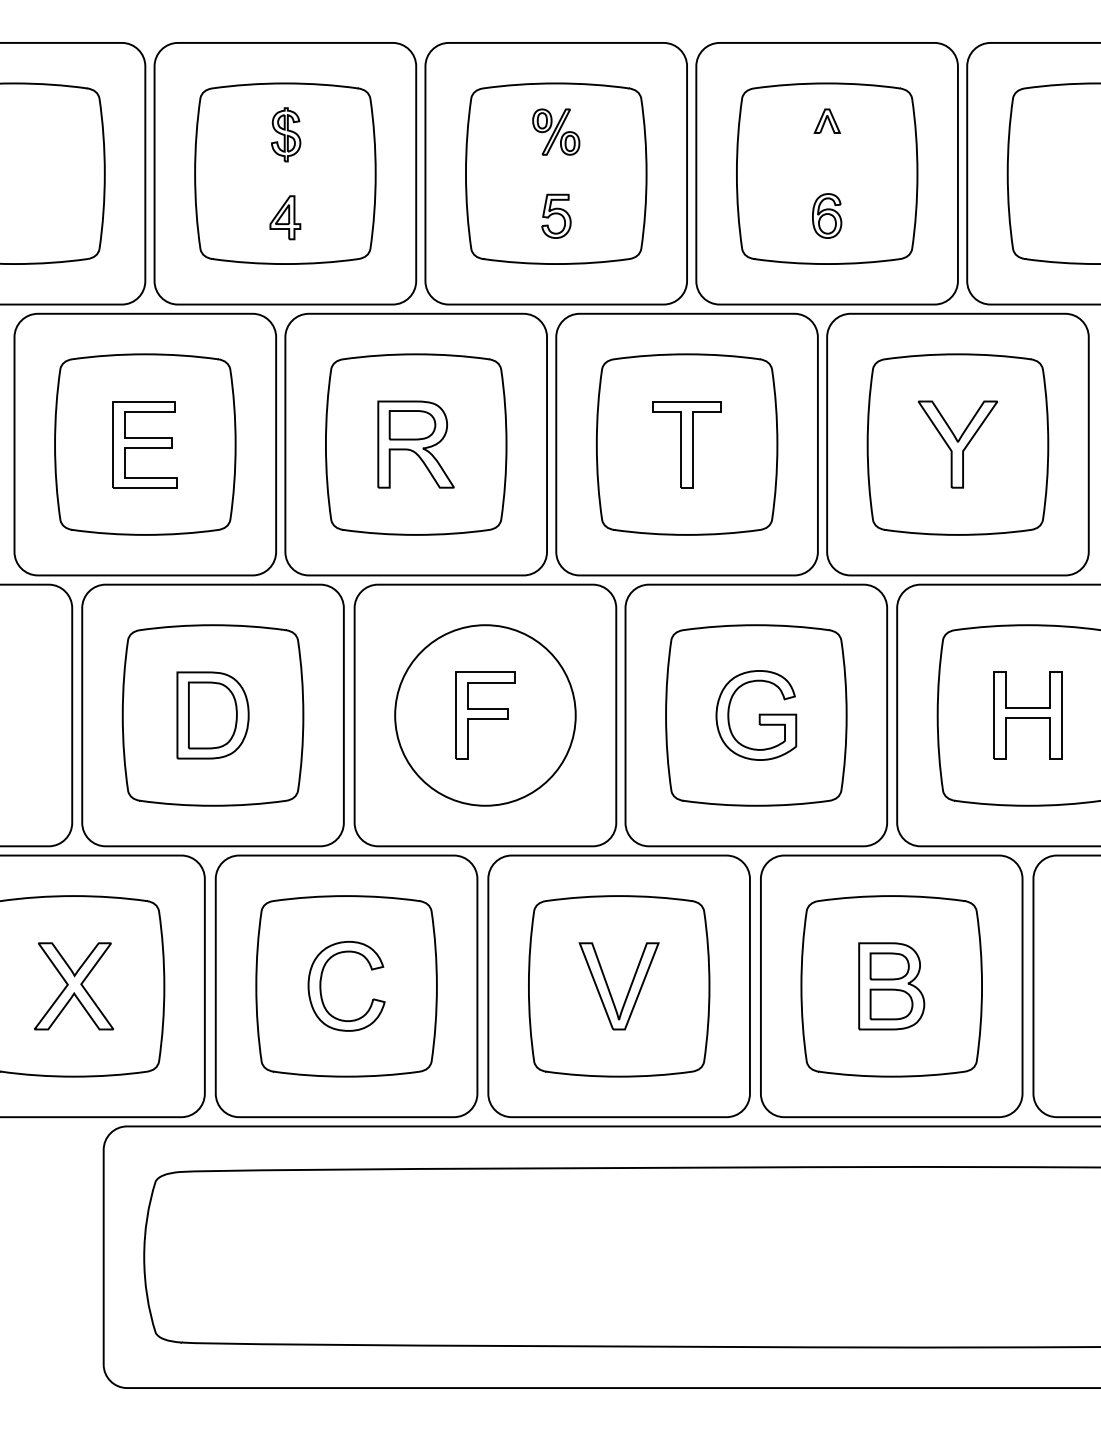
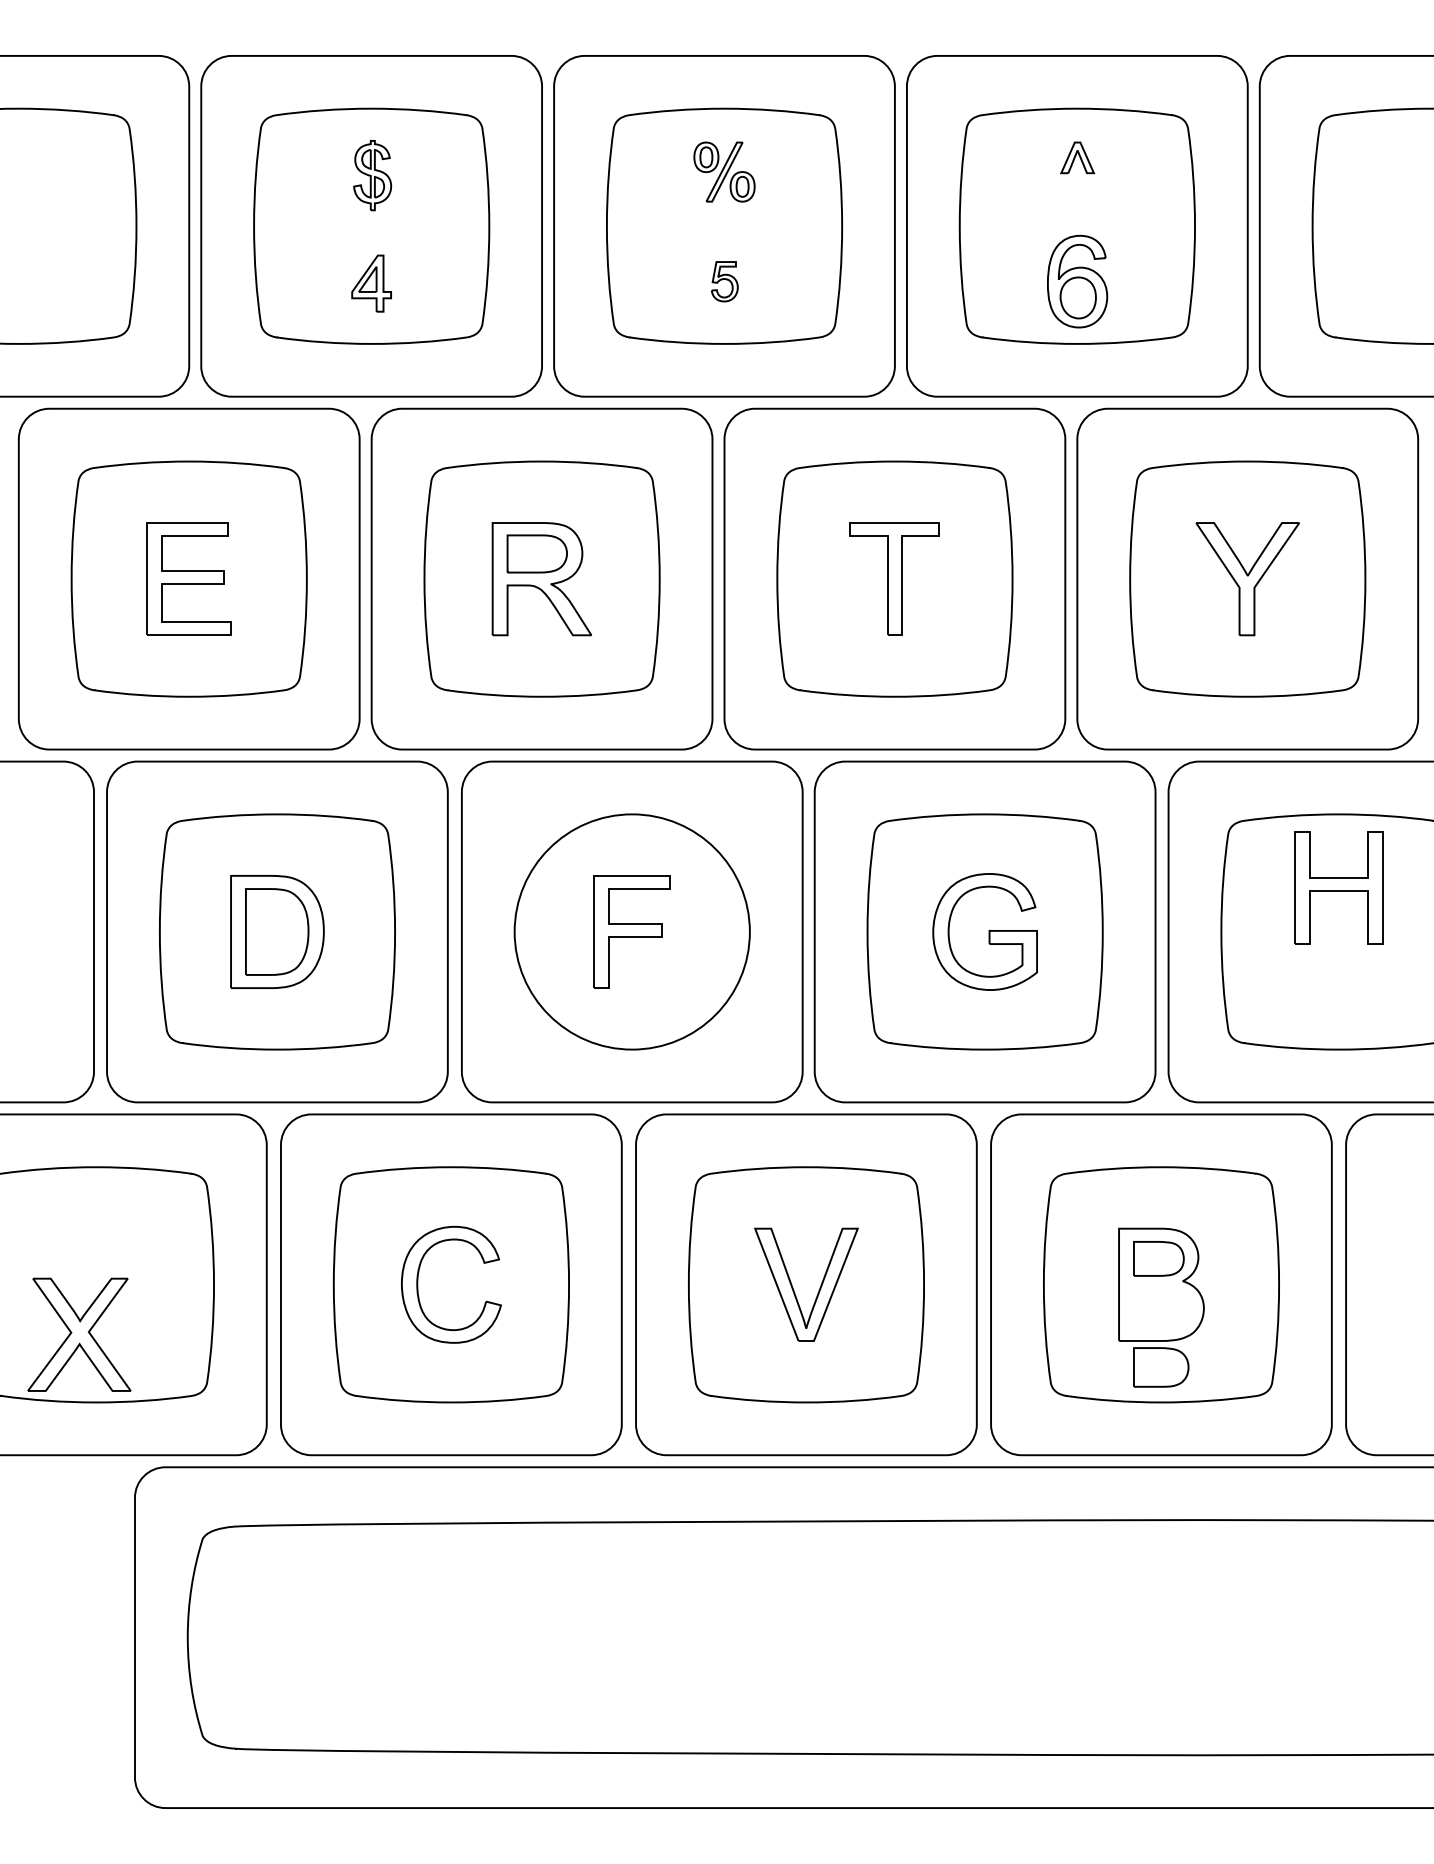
part: (826, 215) -> (1076, 280), size x1.6
part: (556, 216) -> (724, 281), size x0.7
part: (1027, 715) -> (1338, 887), moved
part: (74, 986) -> (79, 1334), moved
part: (891, 1004) -> (1161, 1367), moved

